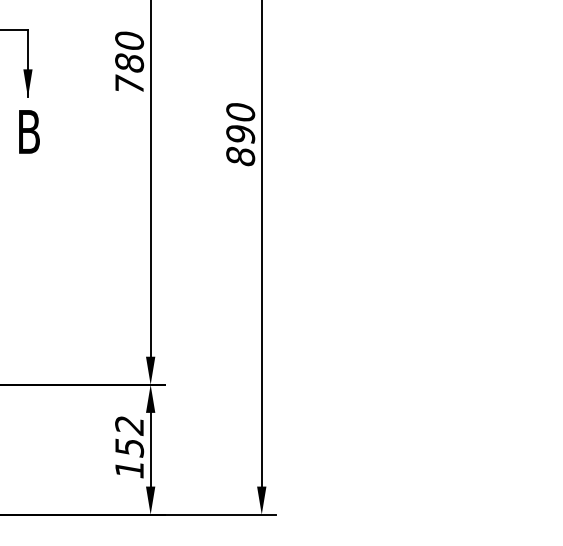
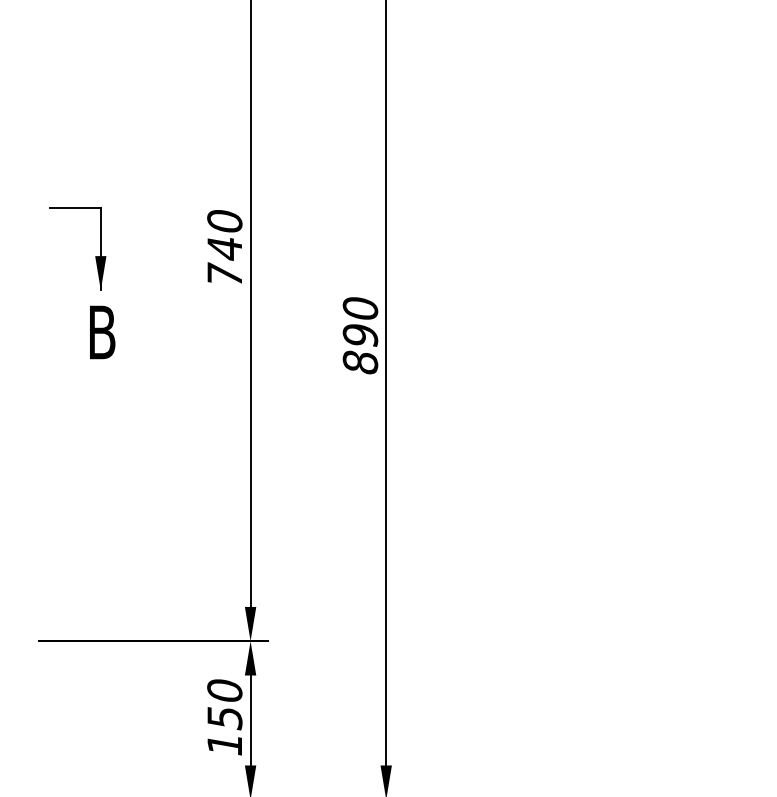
text: (129, 63) -> (224, 248), 780 -> 740
text: (129, 425) -> (224, 691), 152 -> 150

